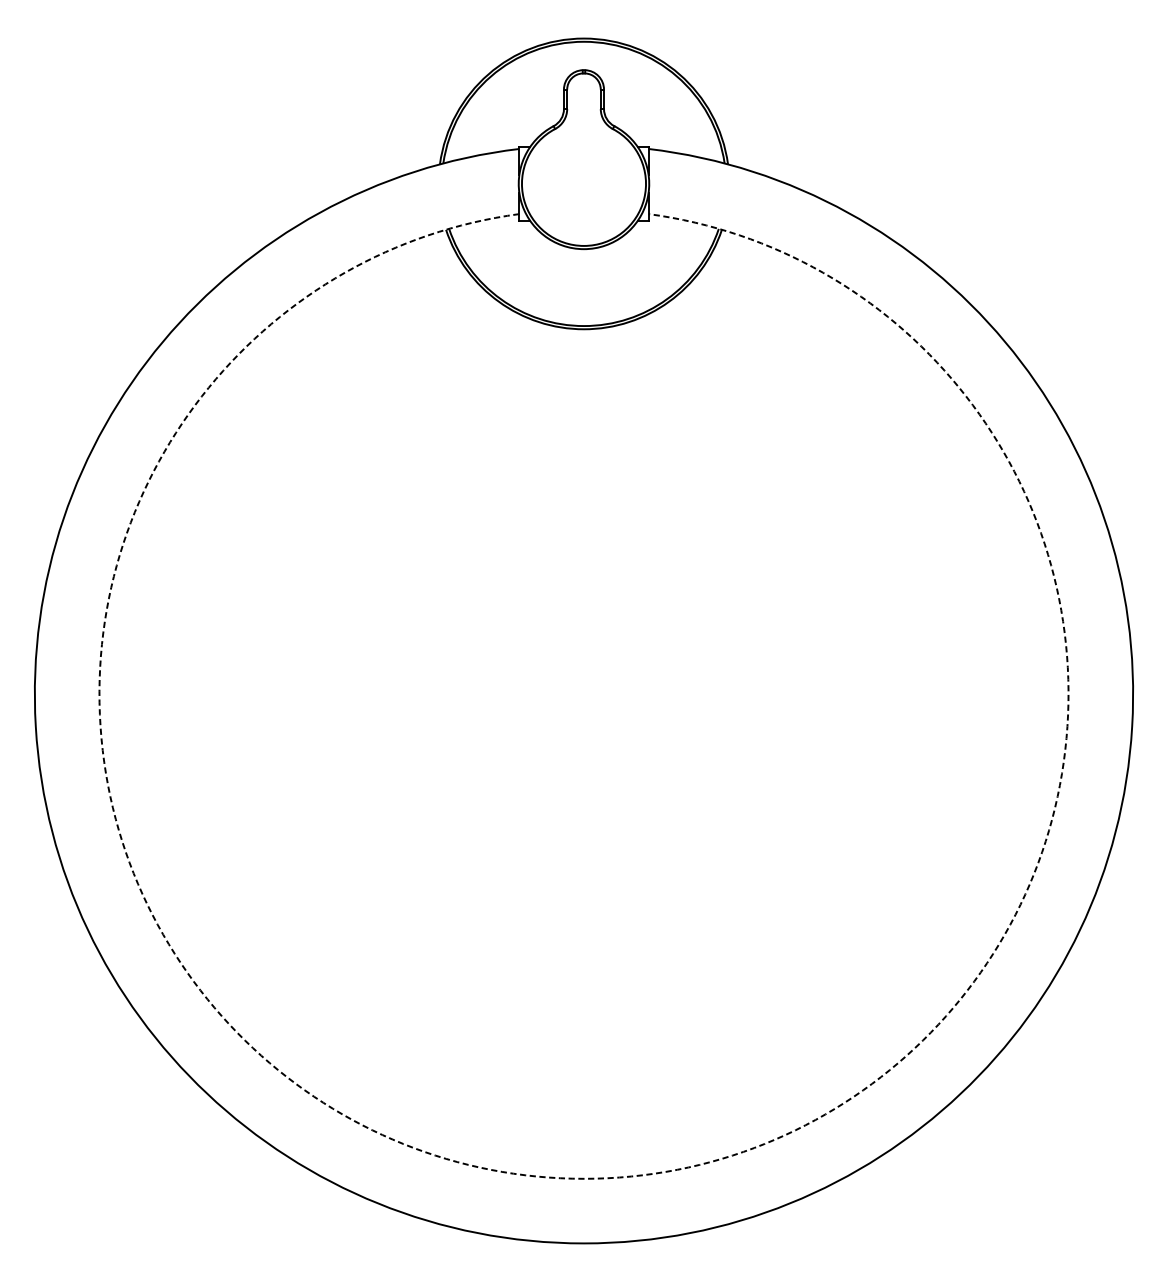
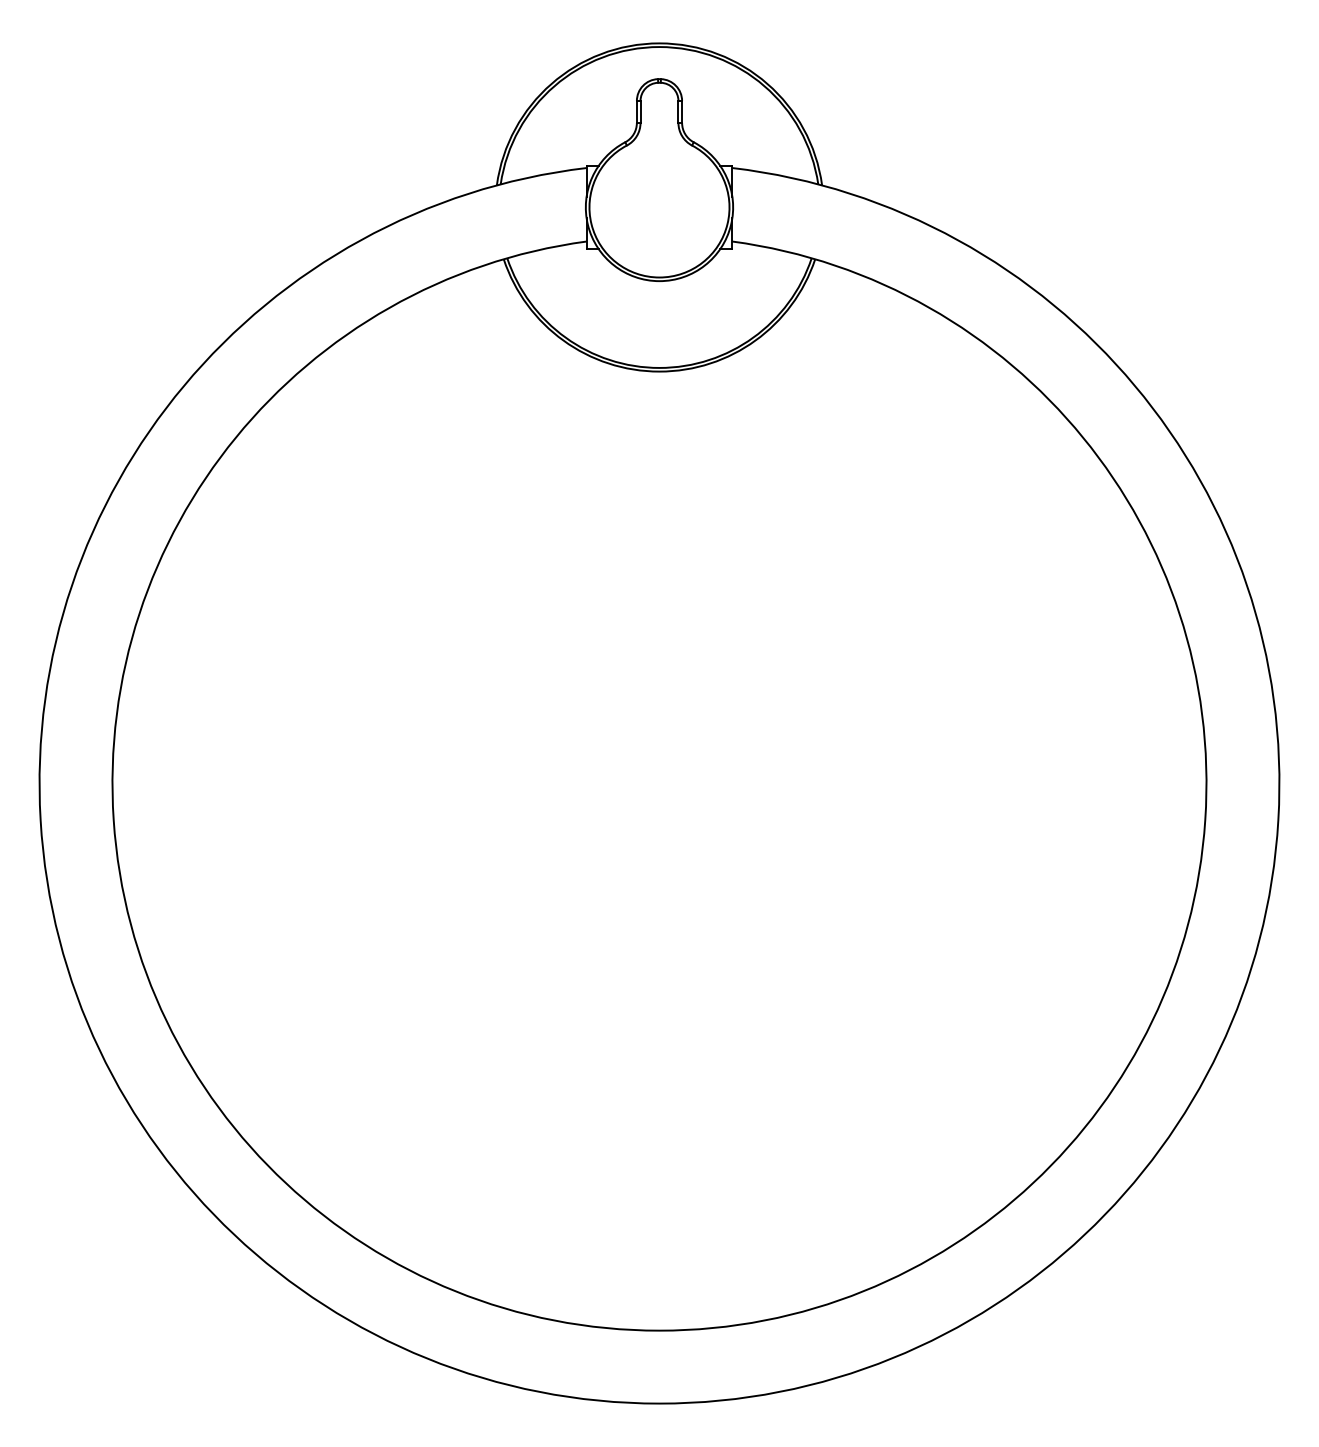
arc: (584, 1178) -> (659, 1330), dashed -> solid

